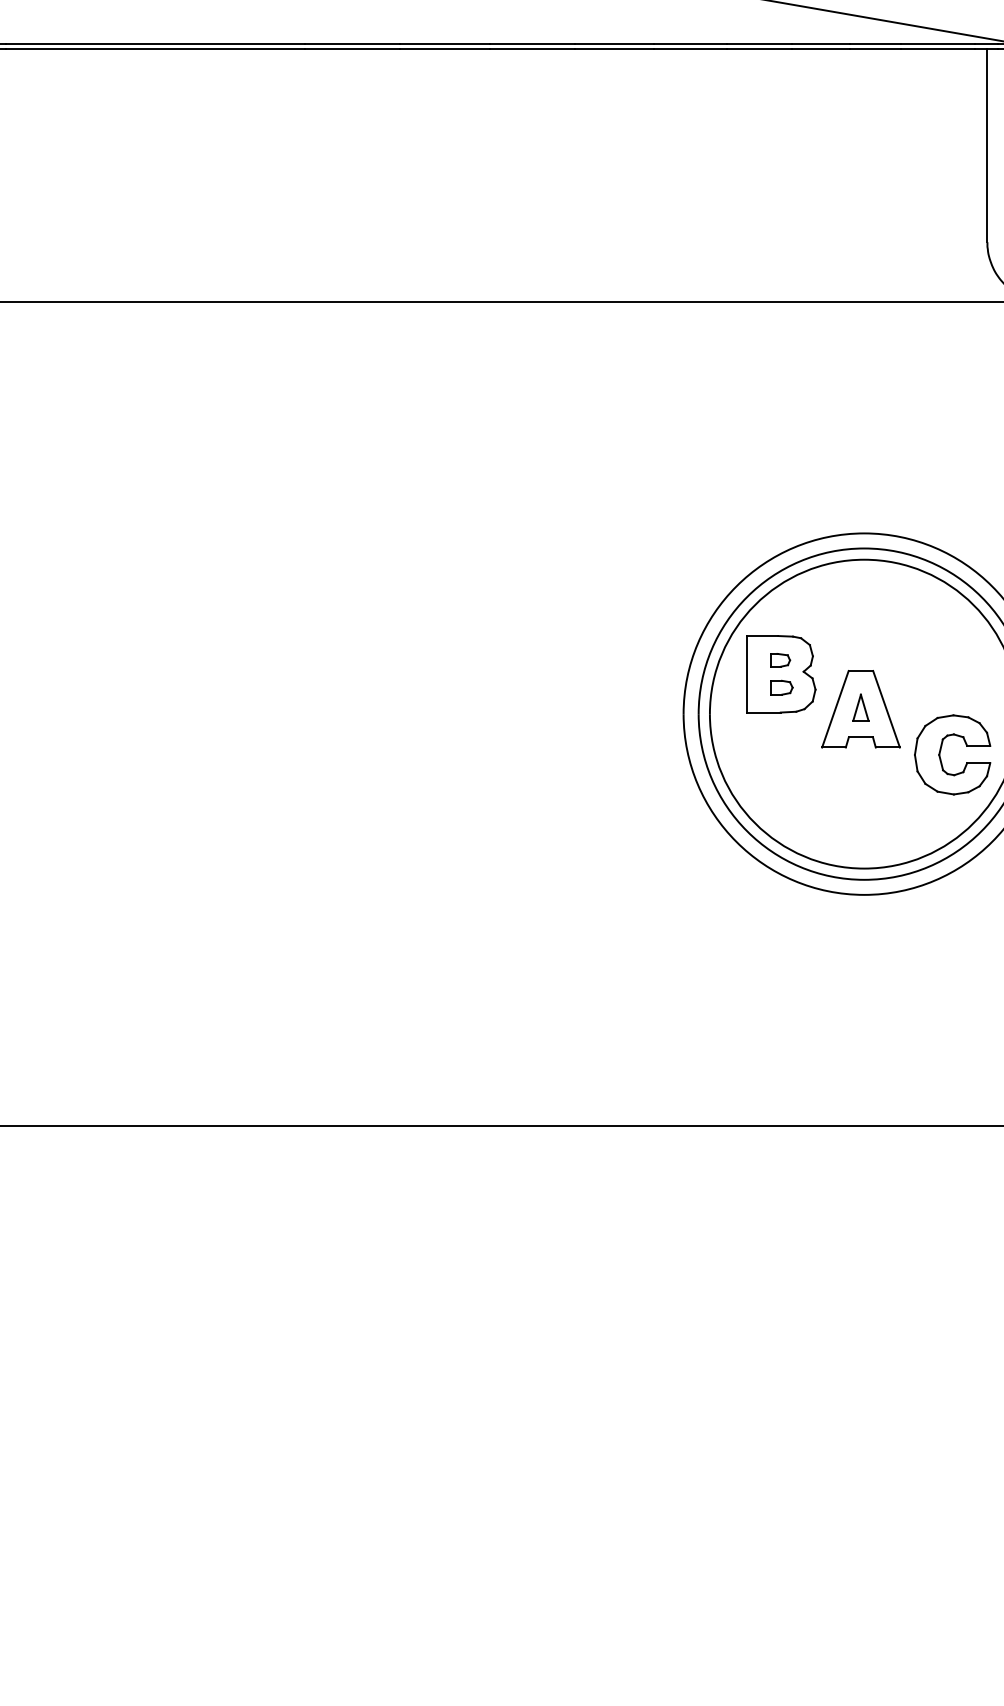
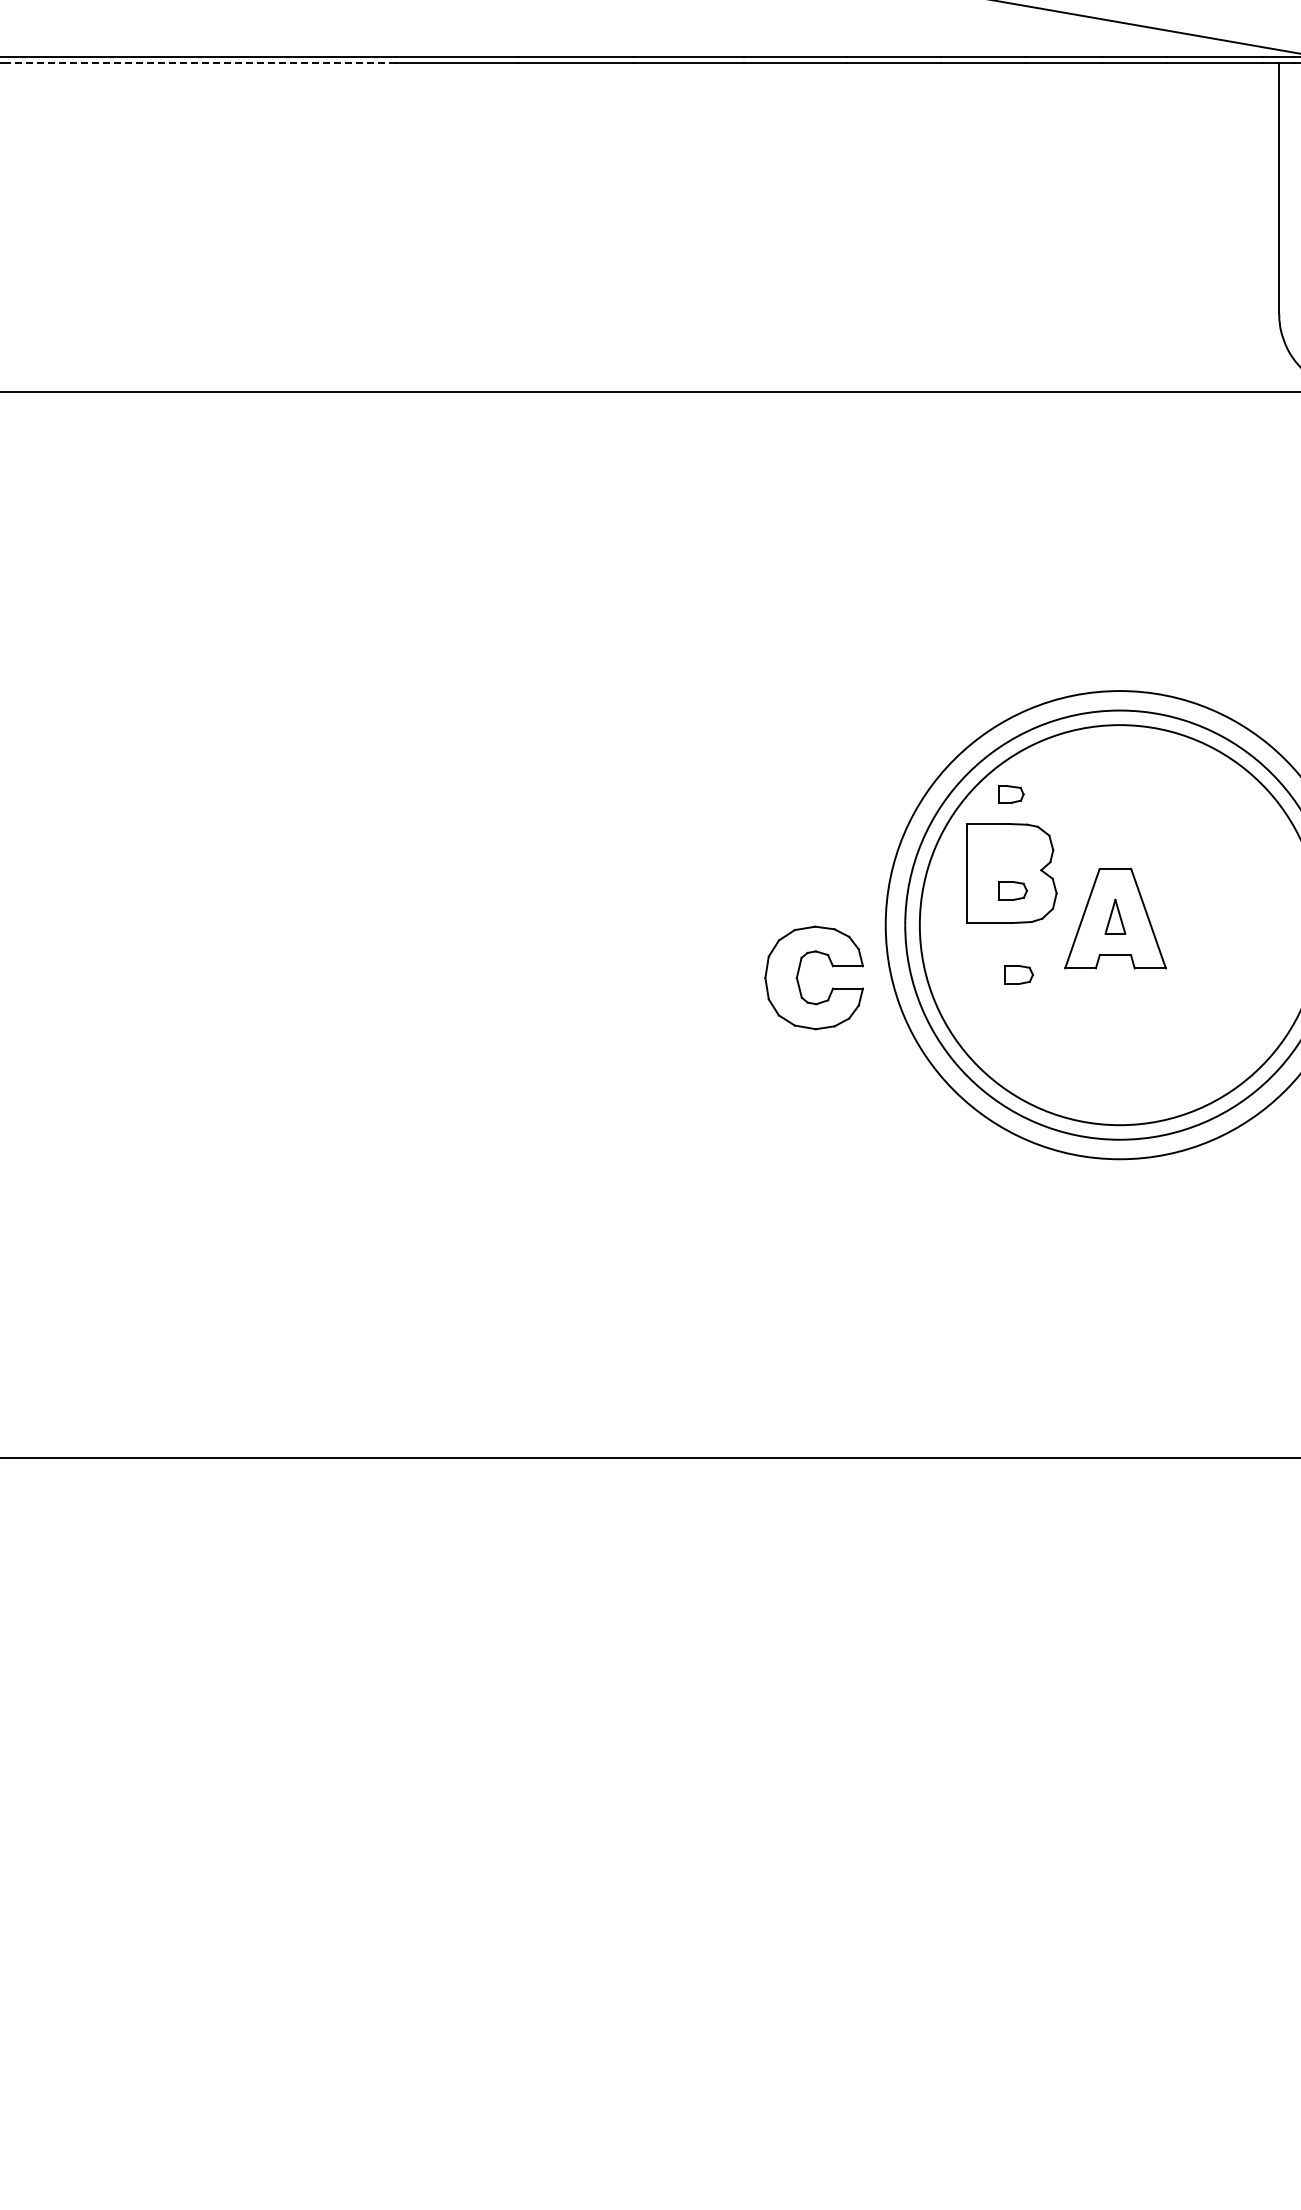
line: (155, 48) -> (201, 63), solid -> dashed
part: (780, 660) -> (1011, 794), moved
part: (941, 750) -> (799, 972), moved
part: (786, 752) -> (1019, 974), added

